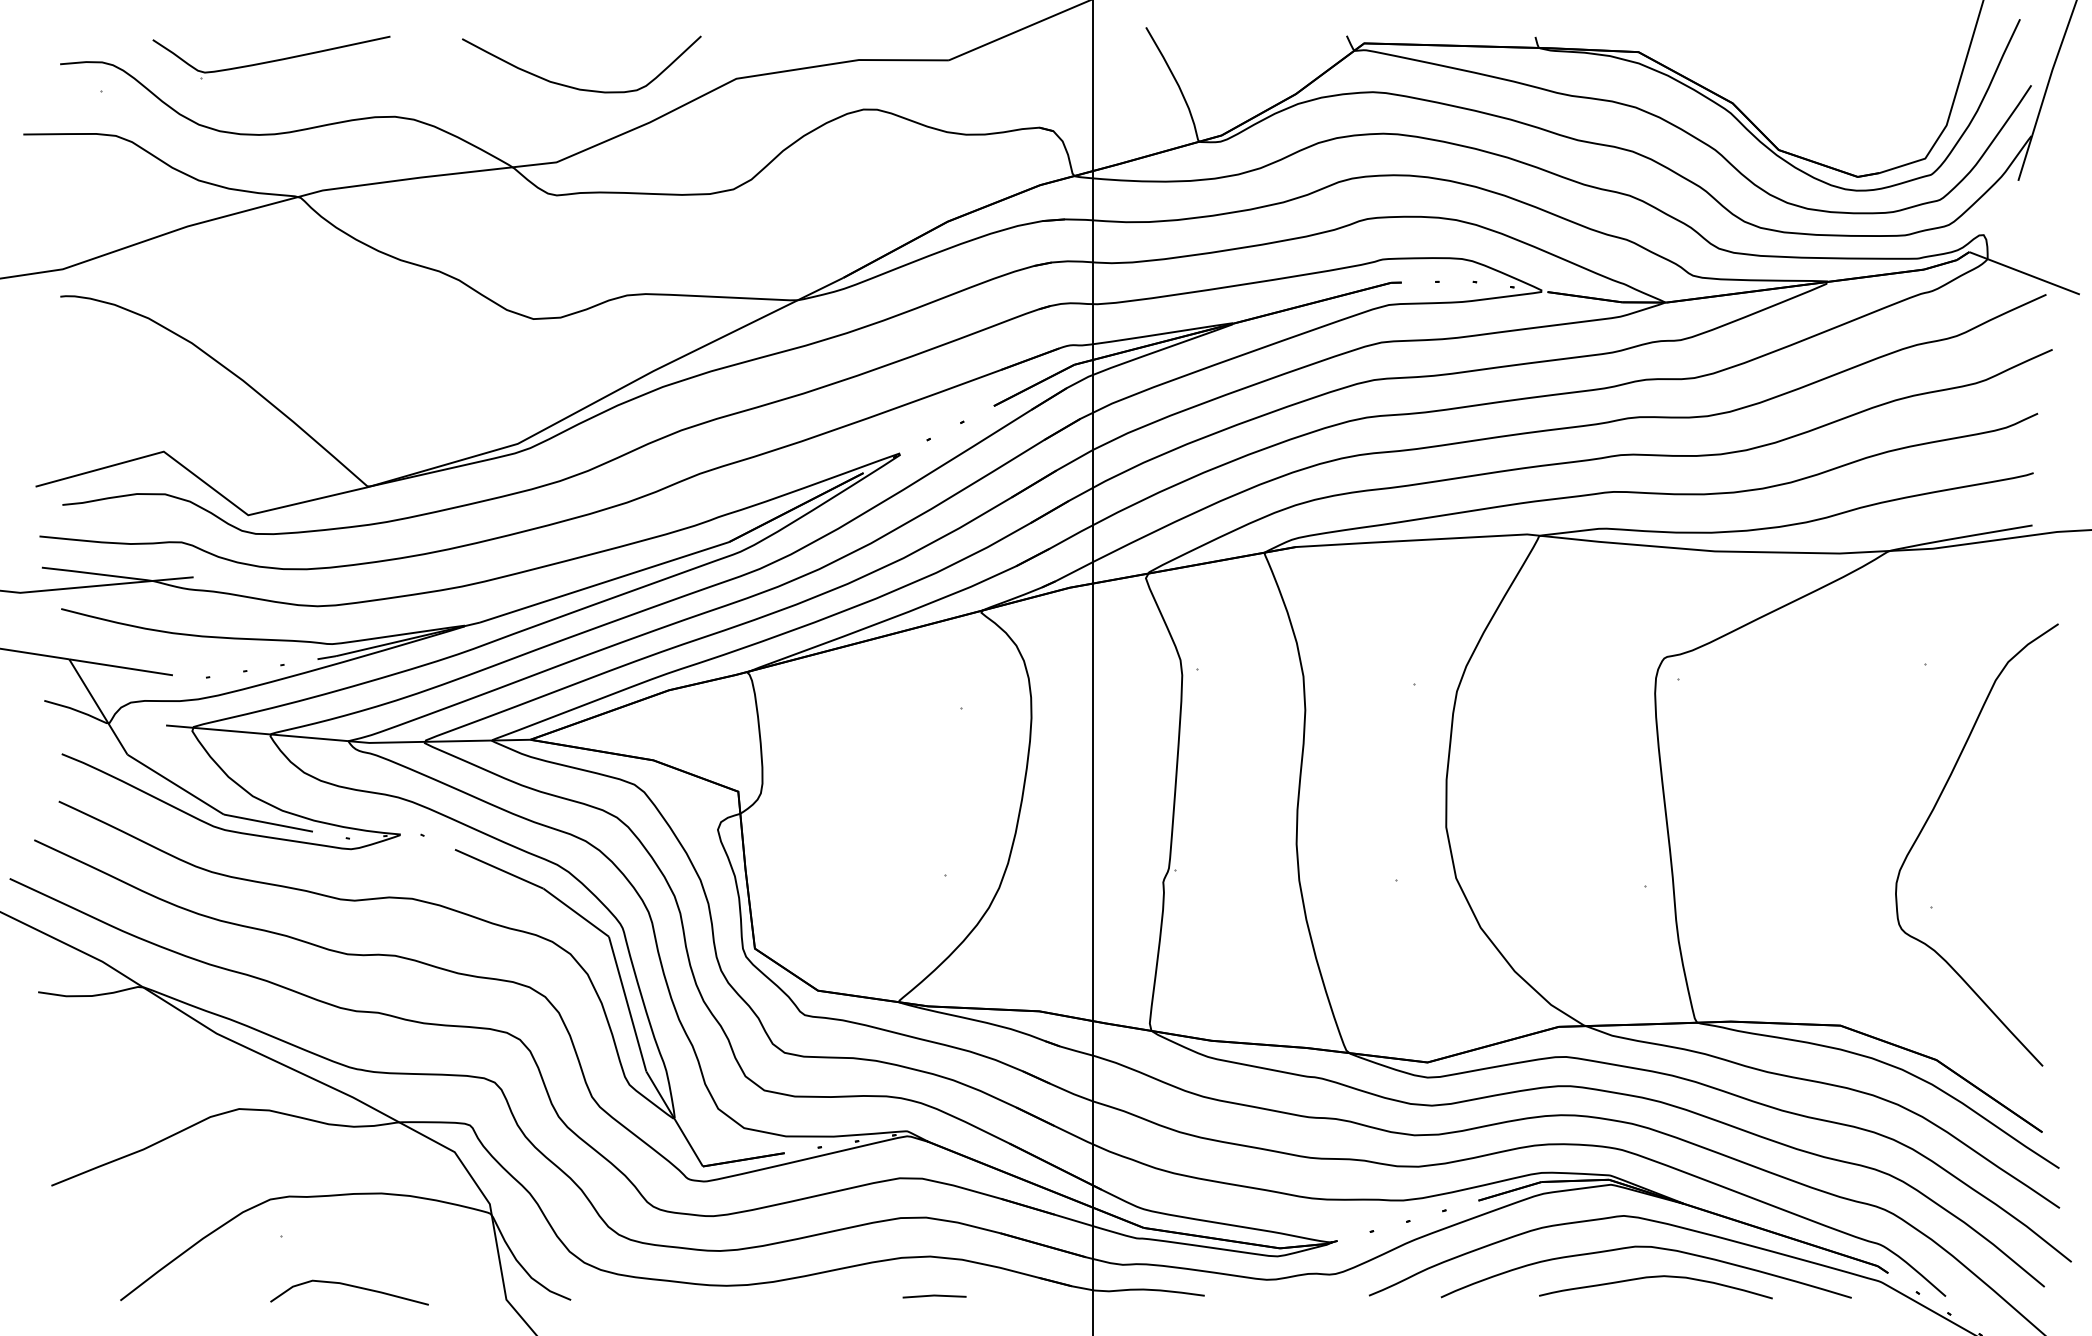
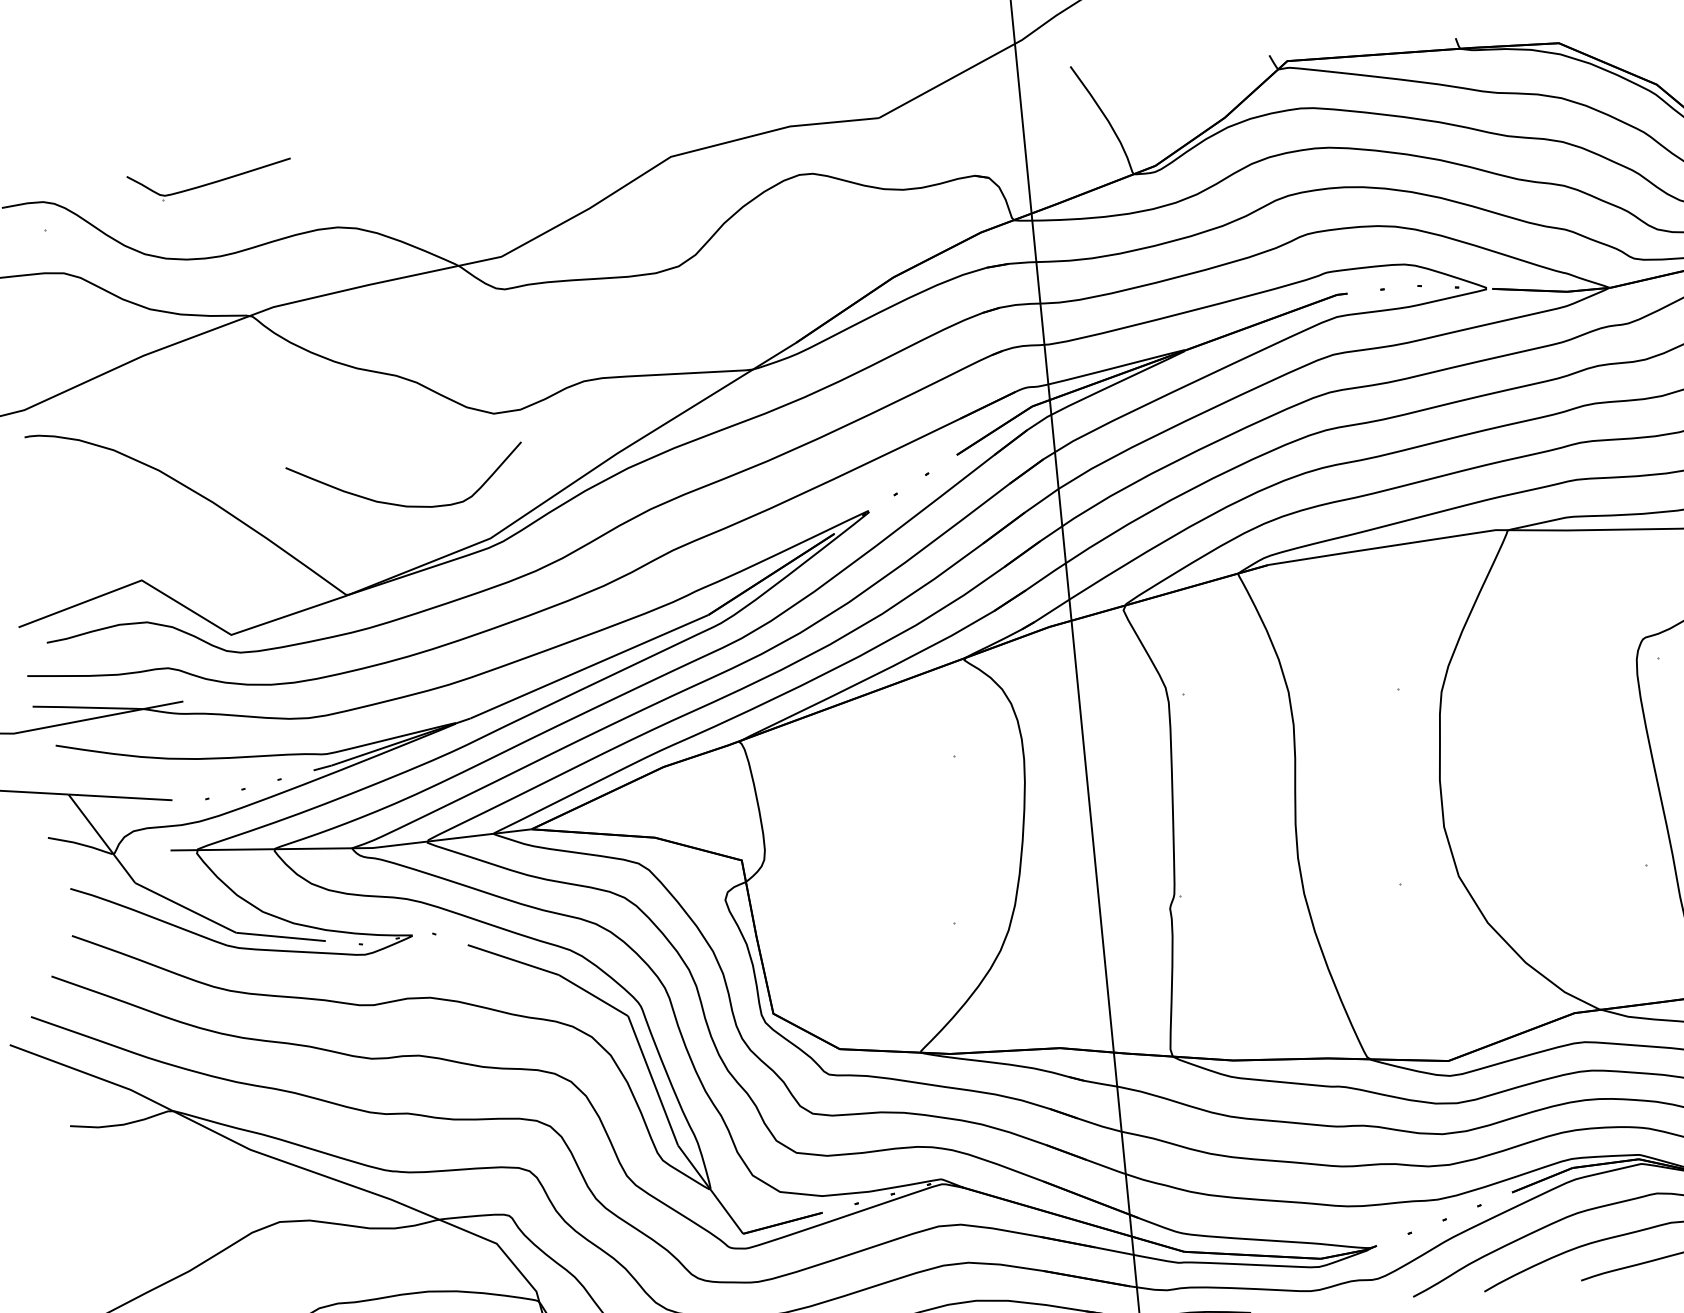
part: (271, 57) -> (209, 180), size x0.7
curve: (576, 87) -> (403, 504), moved

